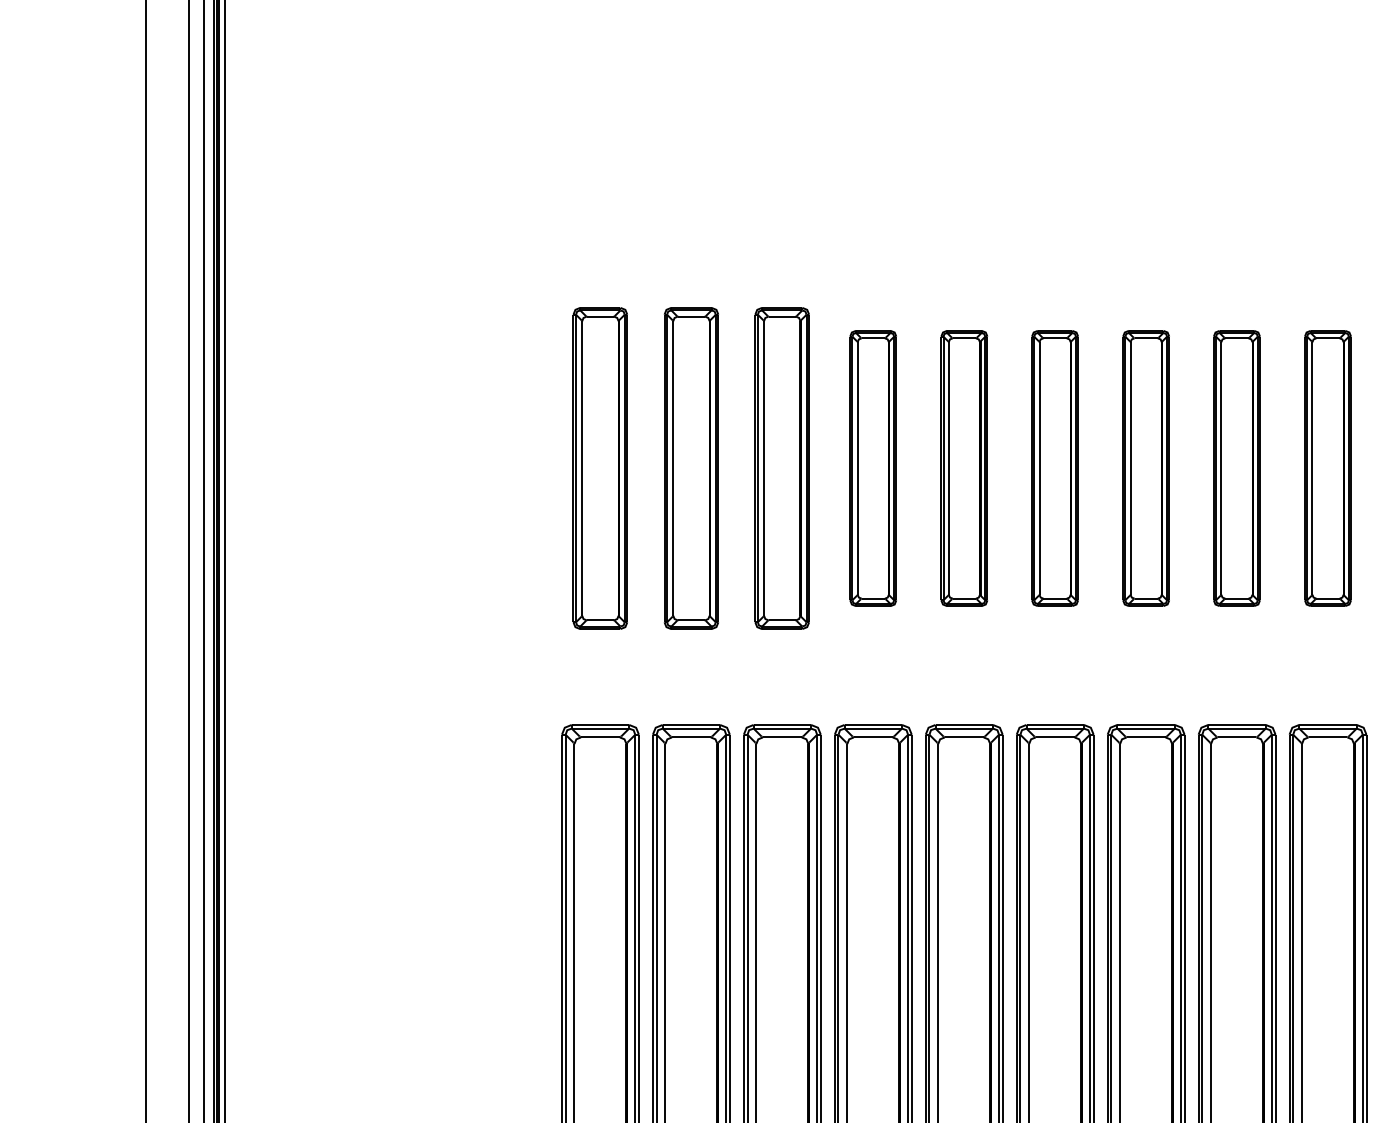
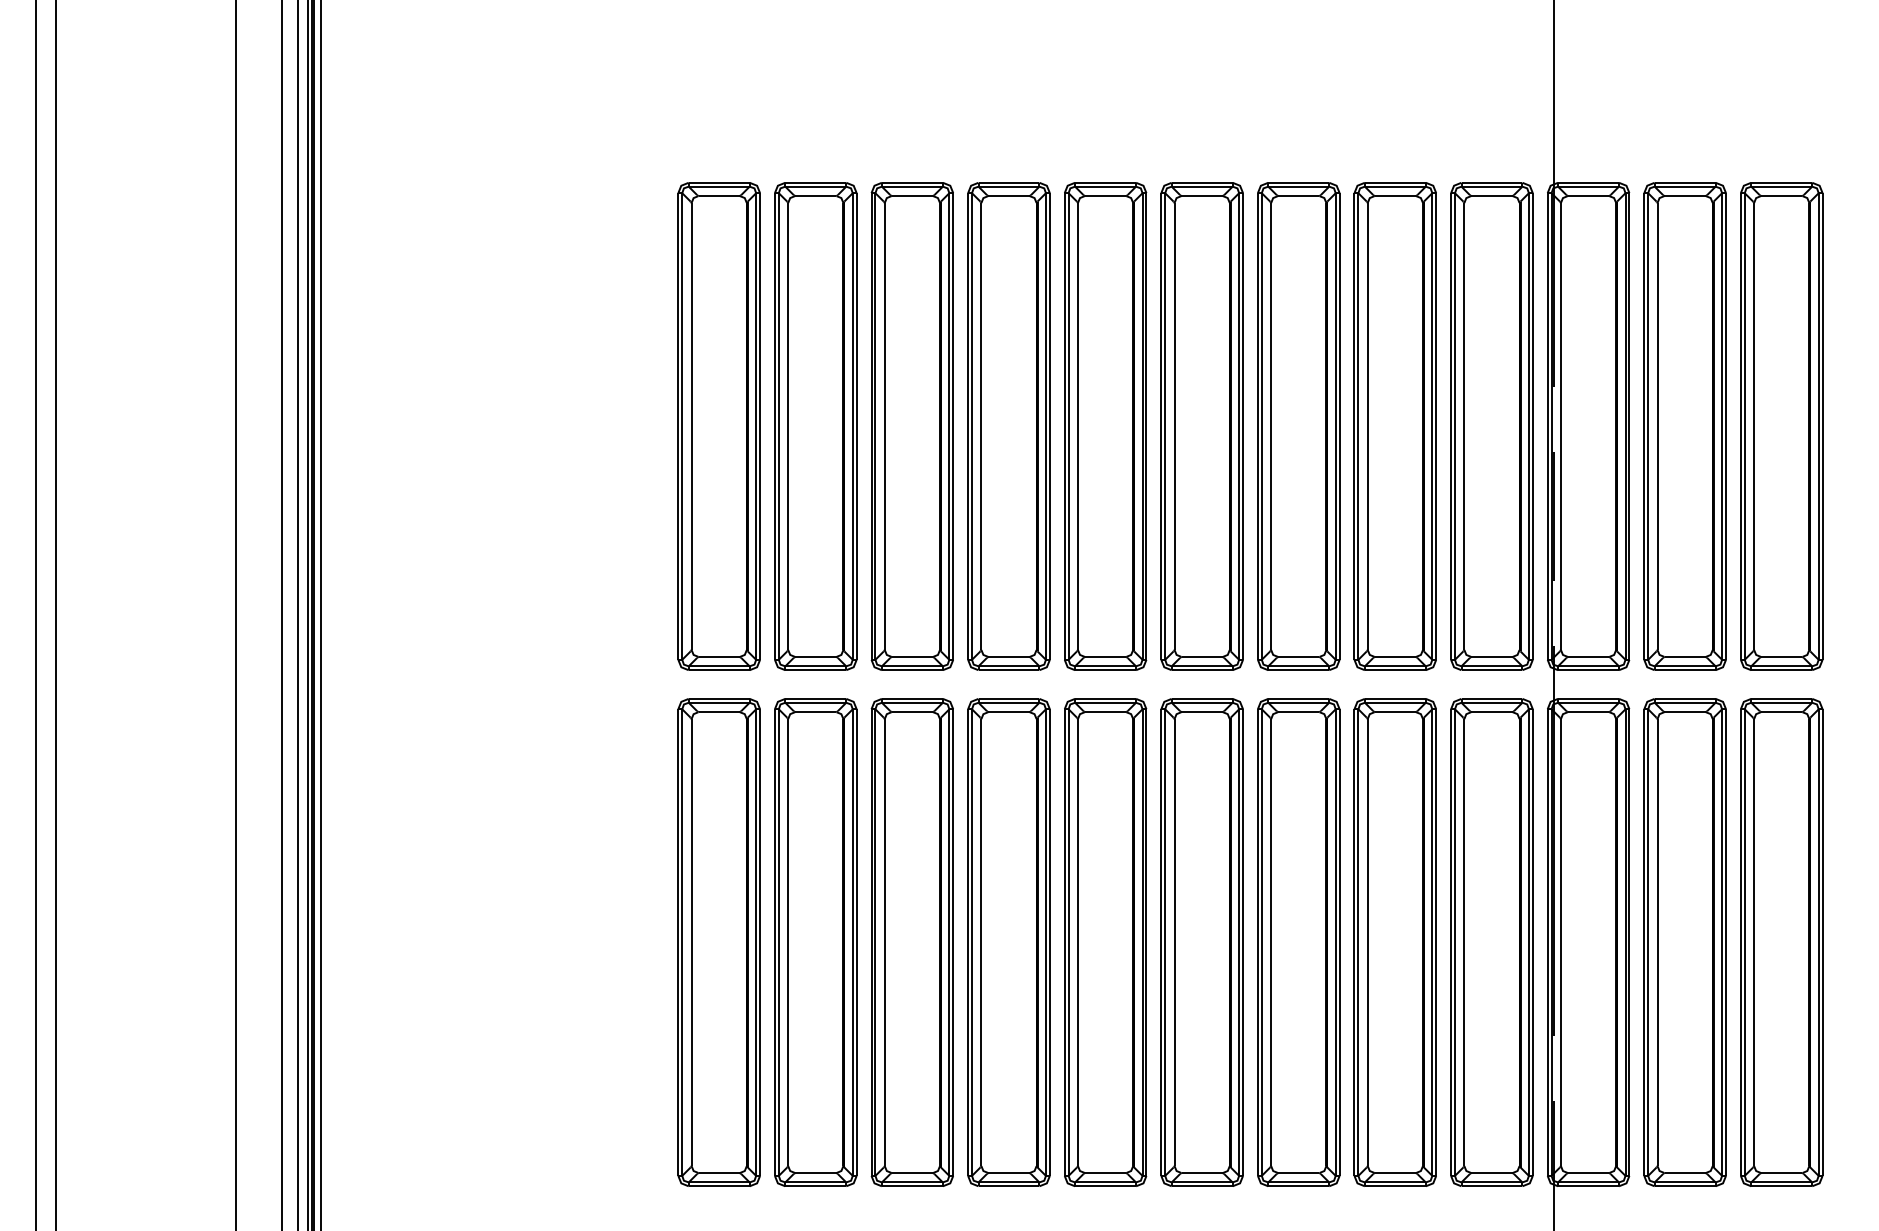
part: (599, 468) -> (718, 426), size x1.43
part: (691, 468) -> (815, 426), size x1.43
part: (781, 468) -> (911, 426), size x1.43
part: (872, 468) -> (1008, 426), size x1.67
part: (964, 468) -> (1105, 426), size x1.67
part: (1054, 468) -> (1201, 426), size x1.67
part: (1145, 468) -> (1298, 426), size x1.67
part: (1236, 468) -> (1394, 426), size x1.67
part: (1327, 468) -> (1491, 426), size x1.67

